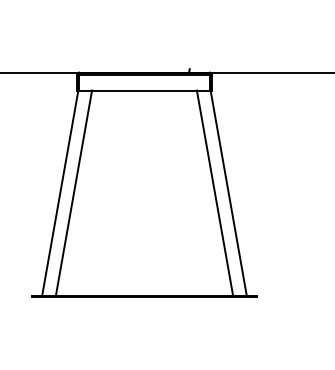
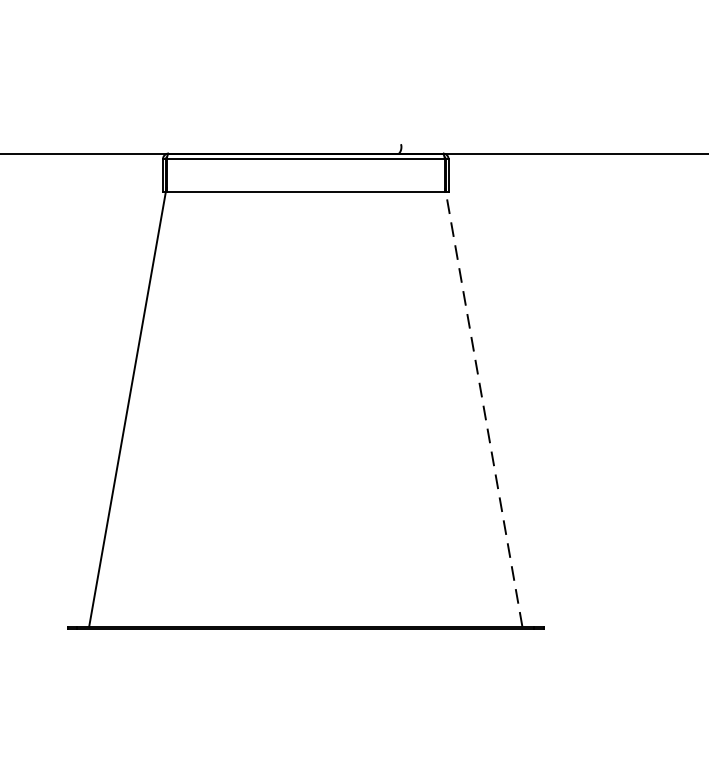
line: (228, 191) -> (483, 405), solid -> dashed
line: (73, 193) -> (155, 409), removed
line: (214, 193) -> (453, 409), removed

